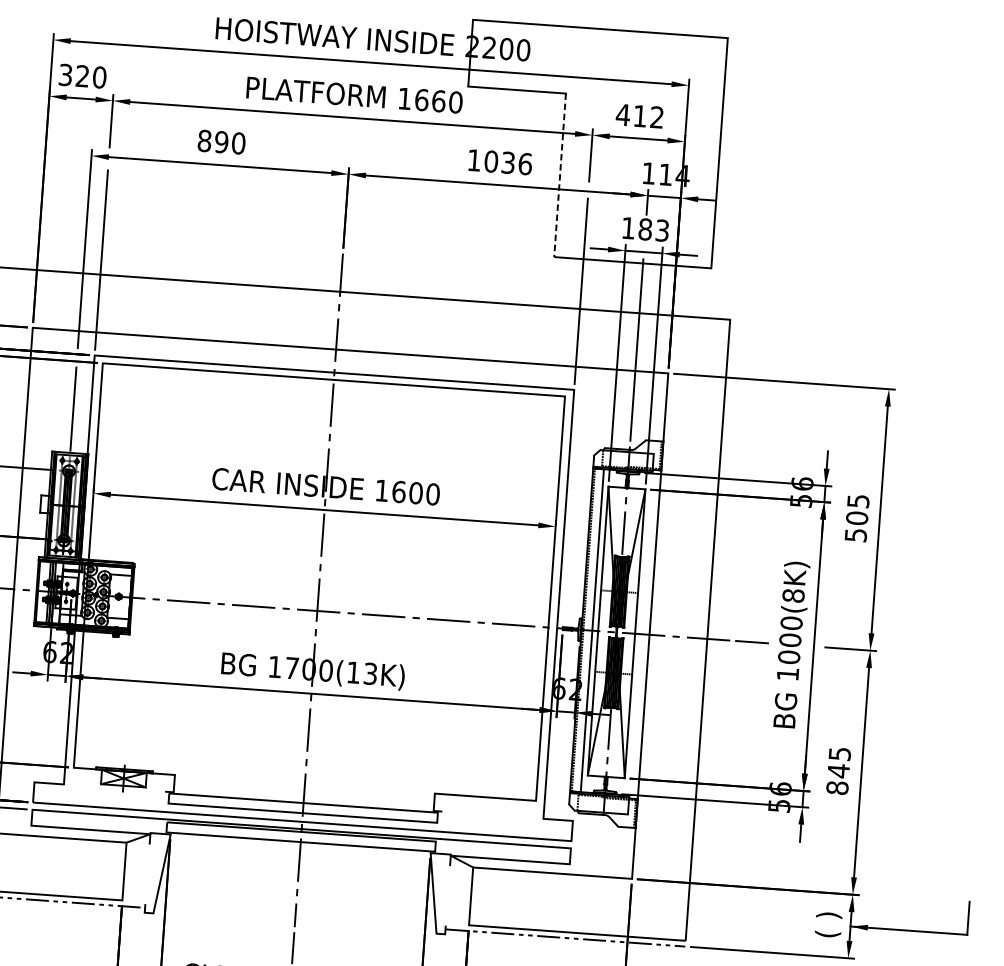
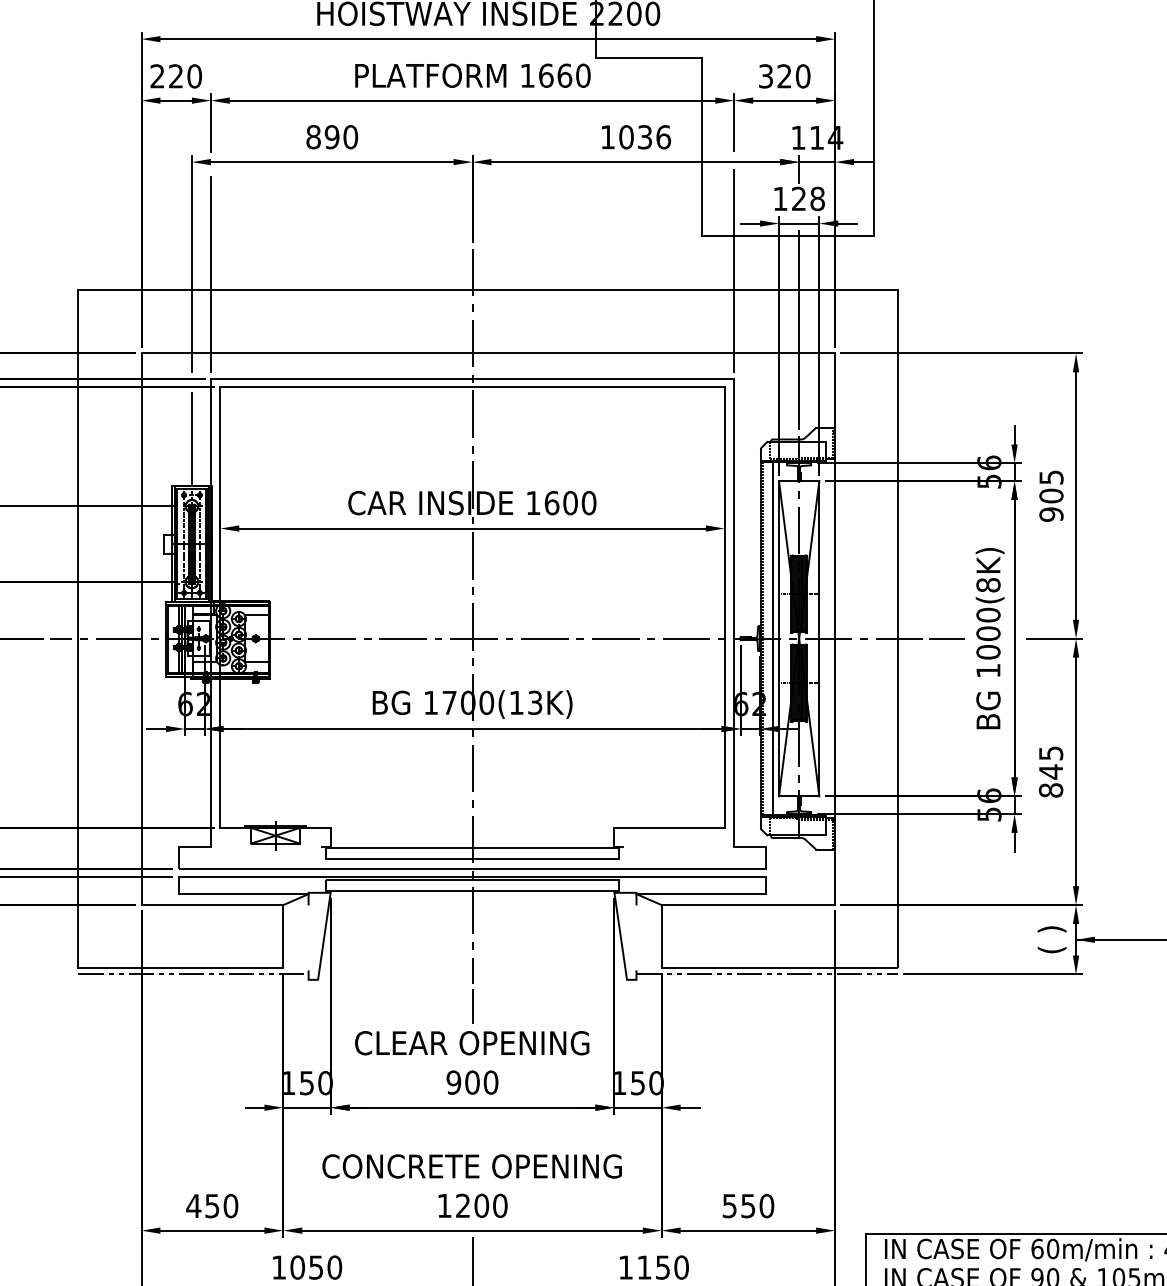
text: (65, 75) -> (157, 76), 320 -> 220
text: (640, 116) -> (784, 76), 412 -> 320
line: (560, 176) -> (702, 147), dashed -> solid
text: (653, 229) -> (807, 198), 183 -> 128
text: (855, 535) -> (1051, 514), 505 -> 905

